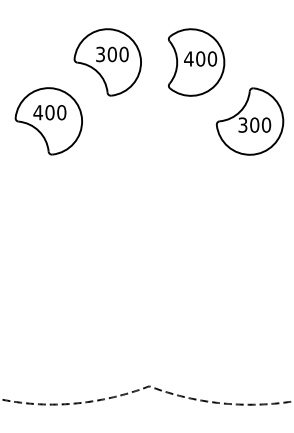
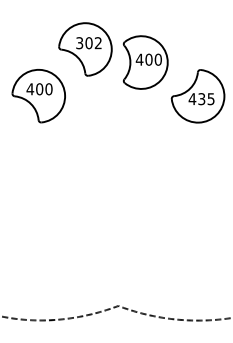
text: (123, 54) -> (97, 43), 300 -> 302
part: (196, 62) -> (145, 62), moved
text: (254, 125) -> (201, 99), 300 -> 435

